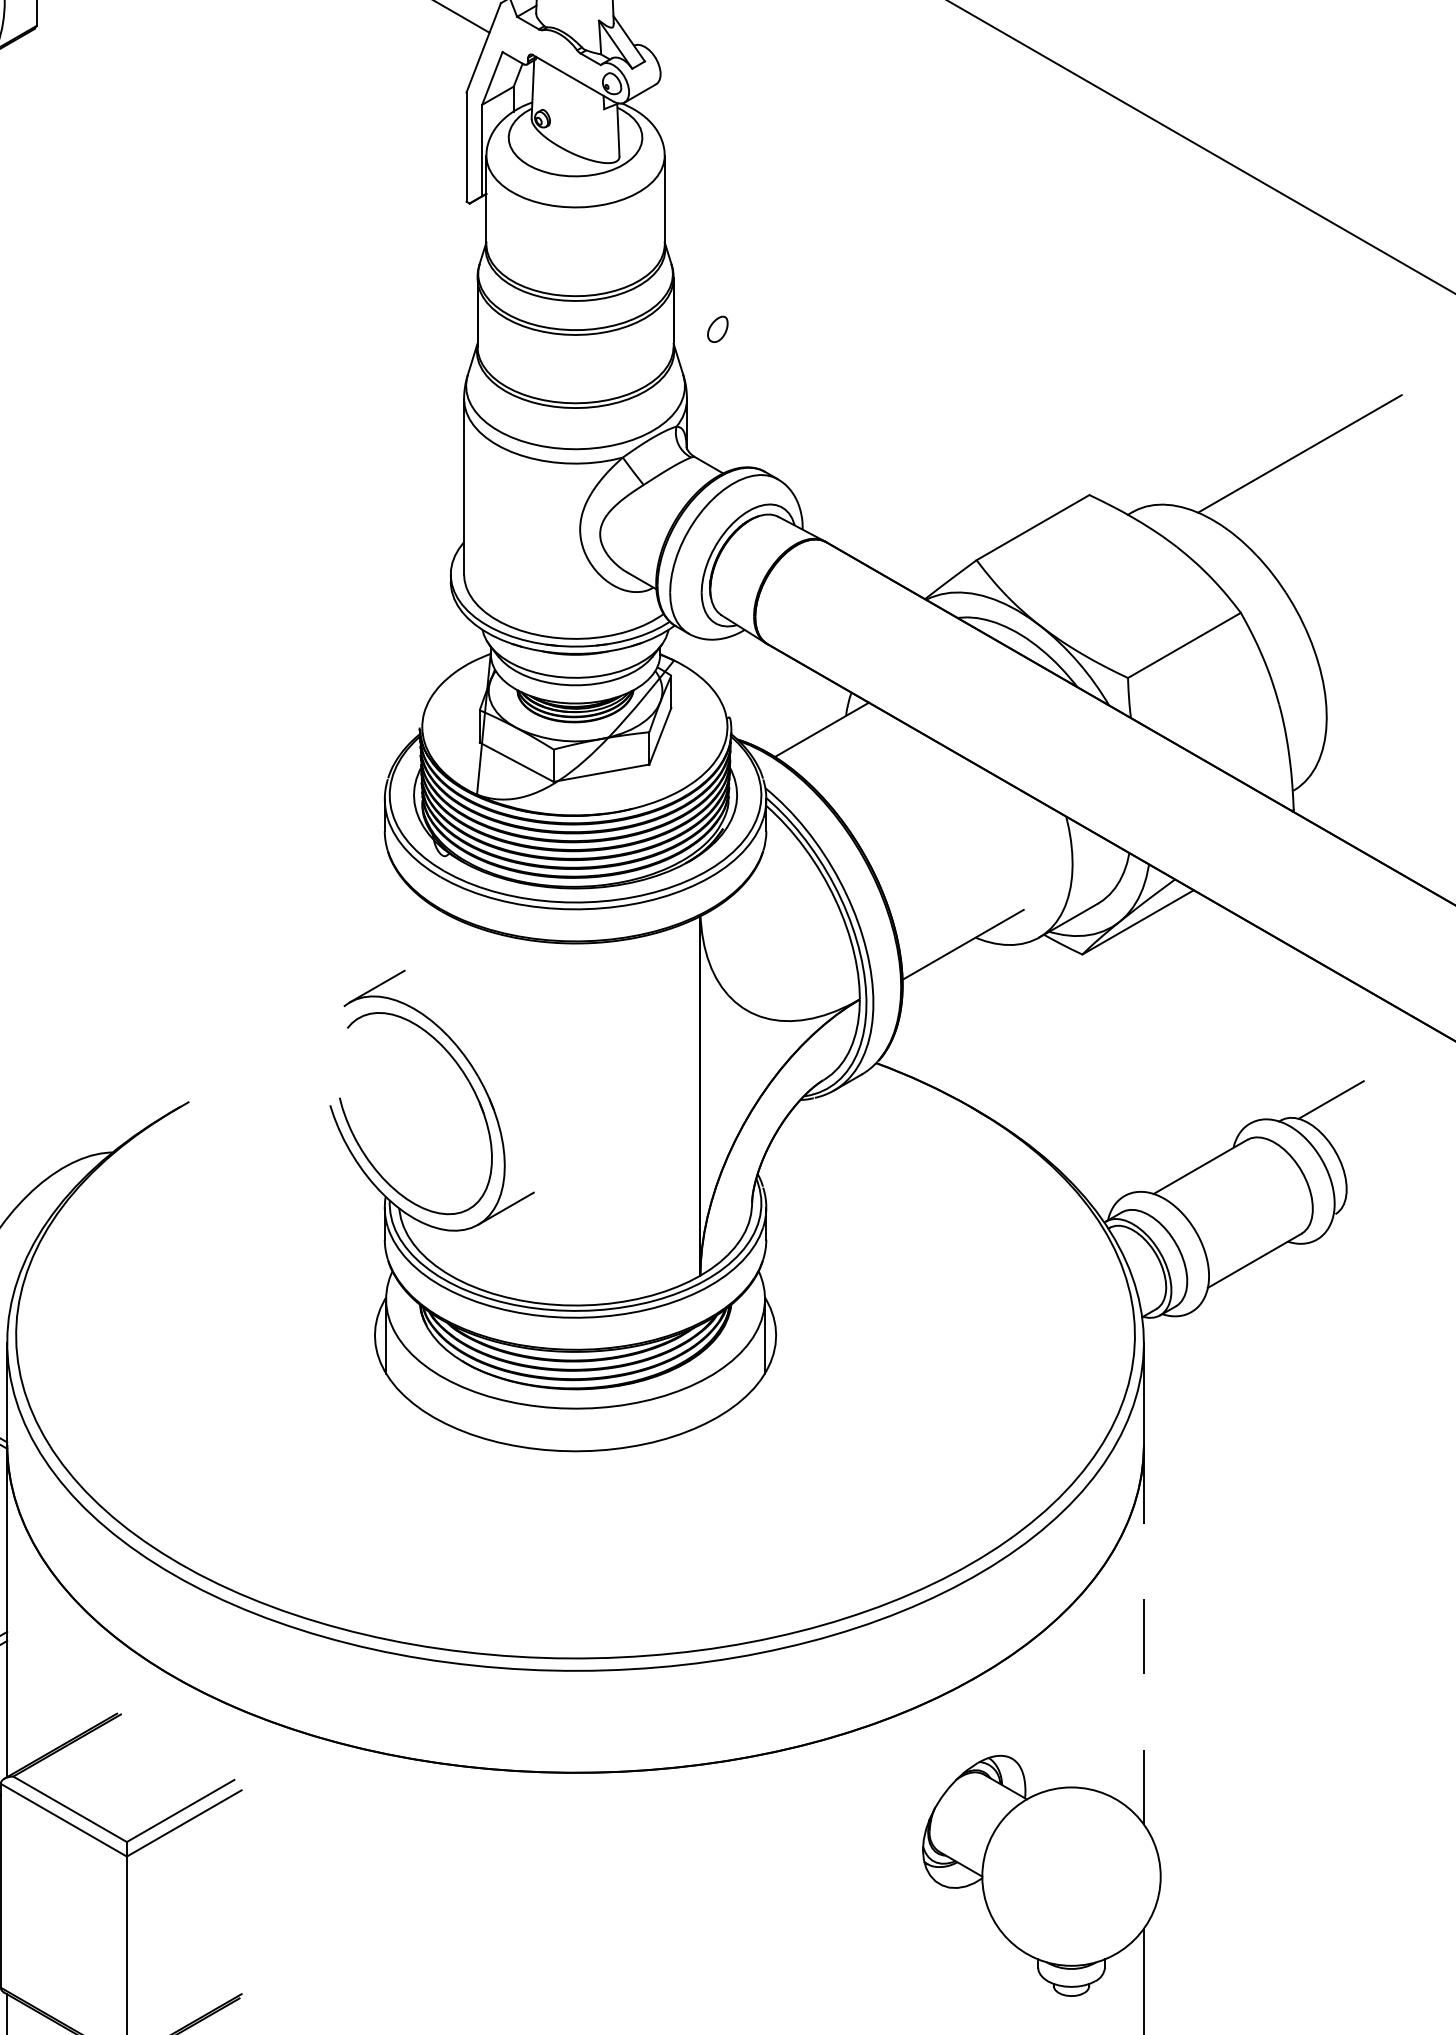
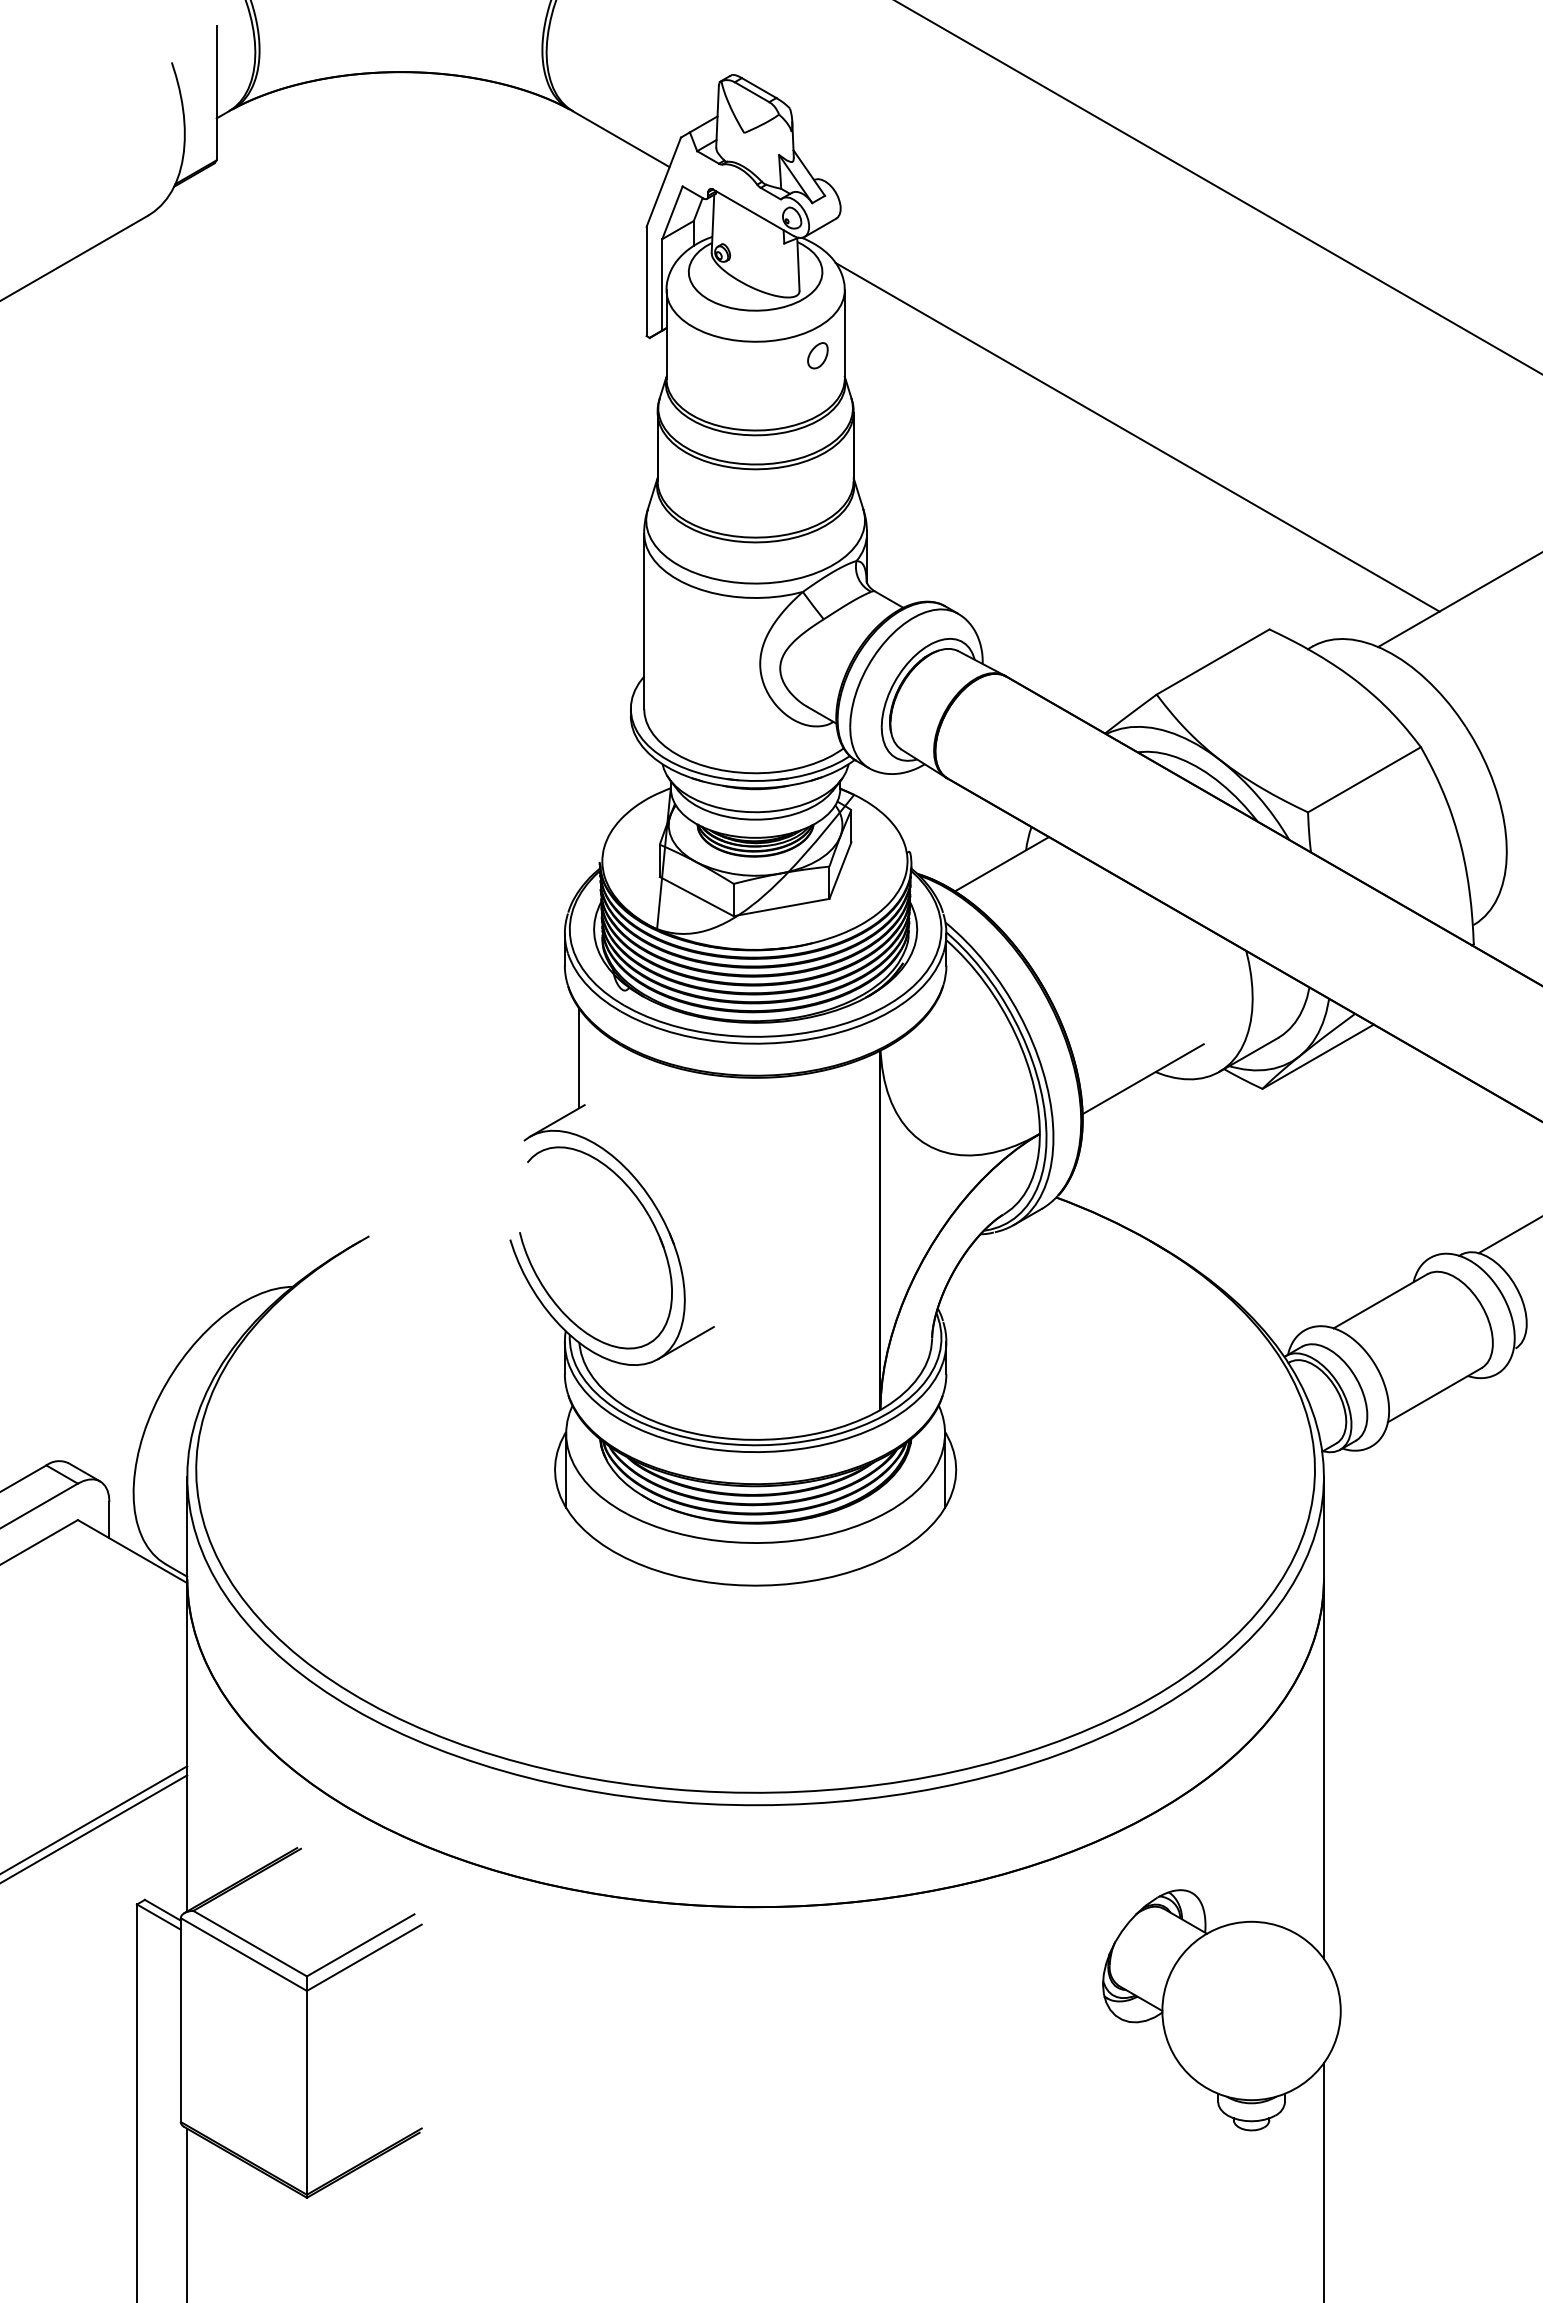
line: (957, 302) -> (1137, 436), added
part: (717, 329) -> (817, 355), moved
line: (399, 924) -> (579, 1058), added
line: (1144, 1635) -> (1324, 1769), dashed -> solid

